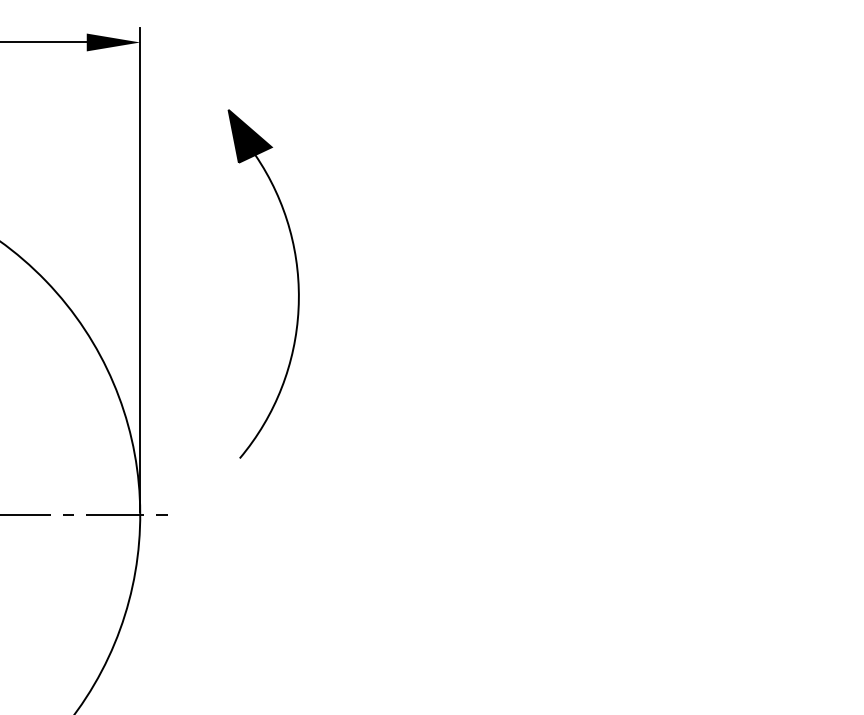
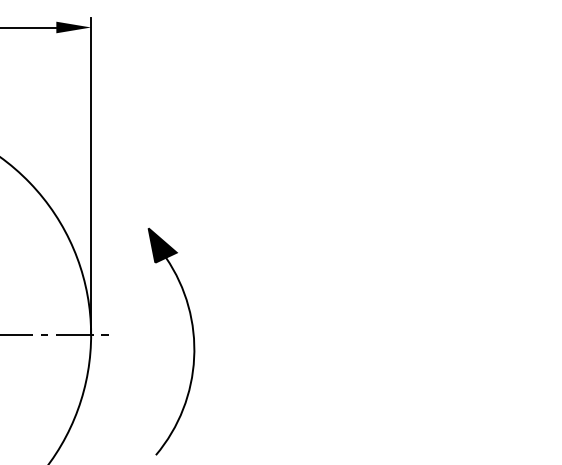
part: (296, 276) -> (192, 336), moved

